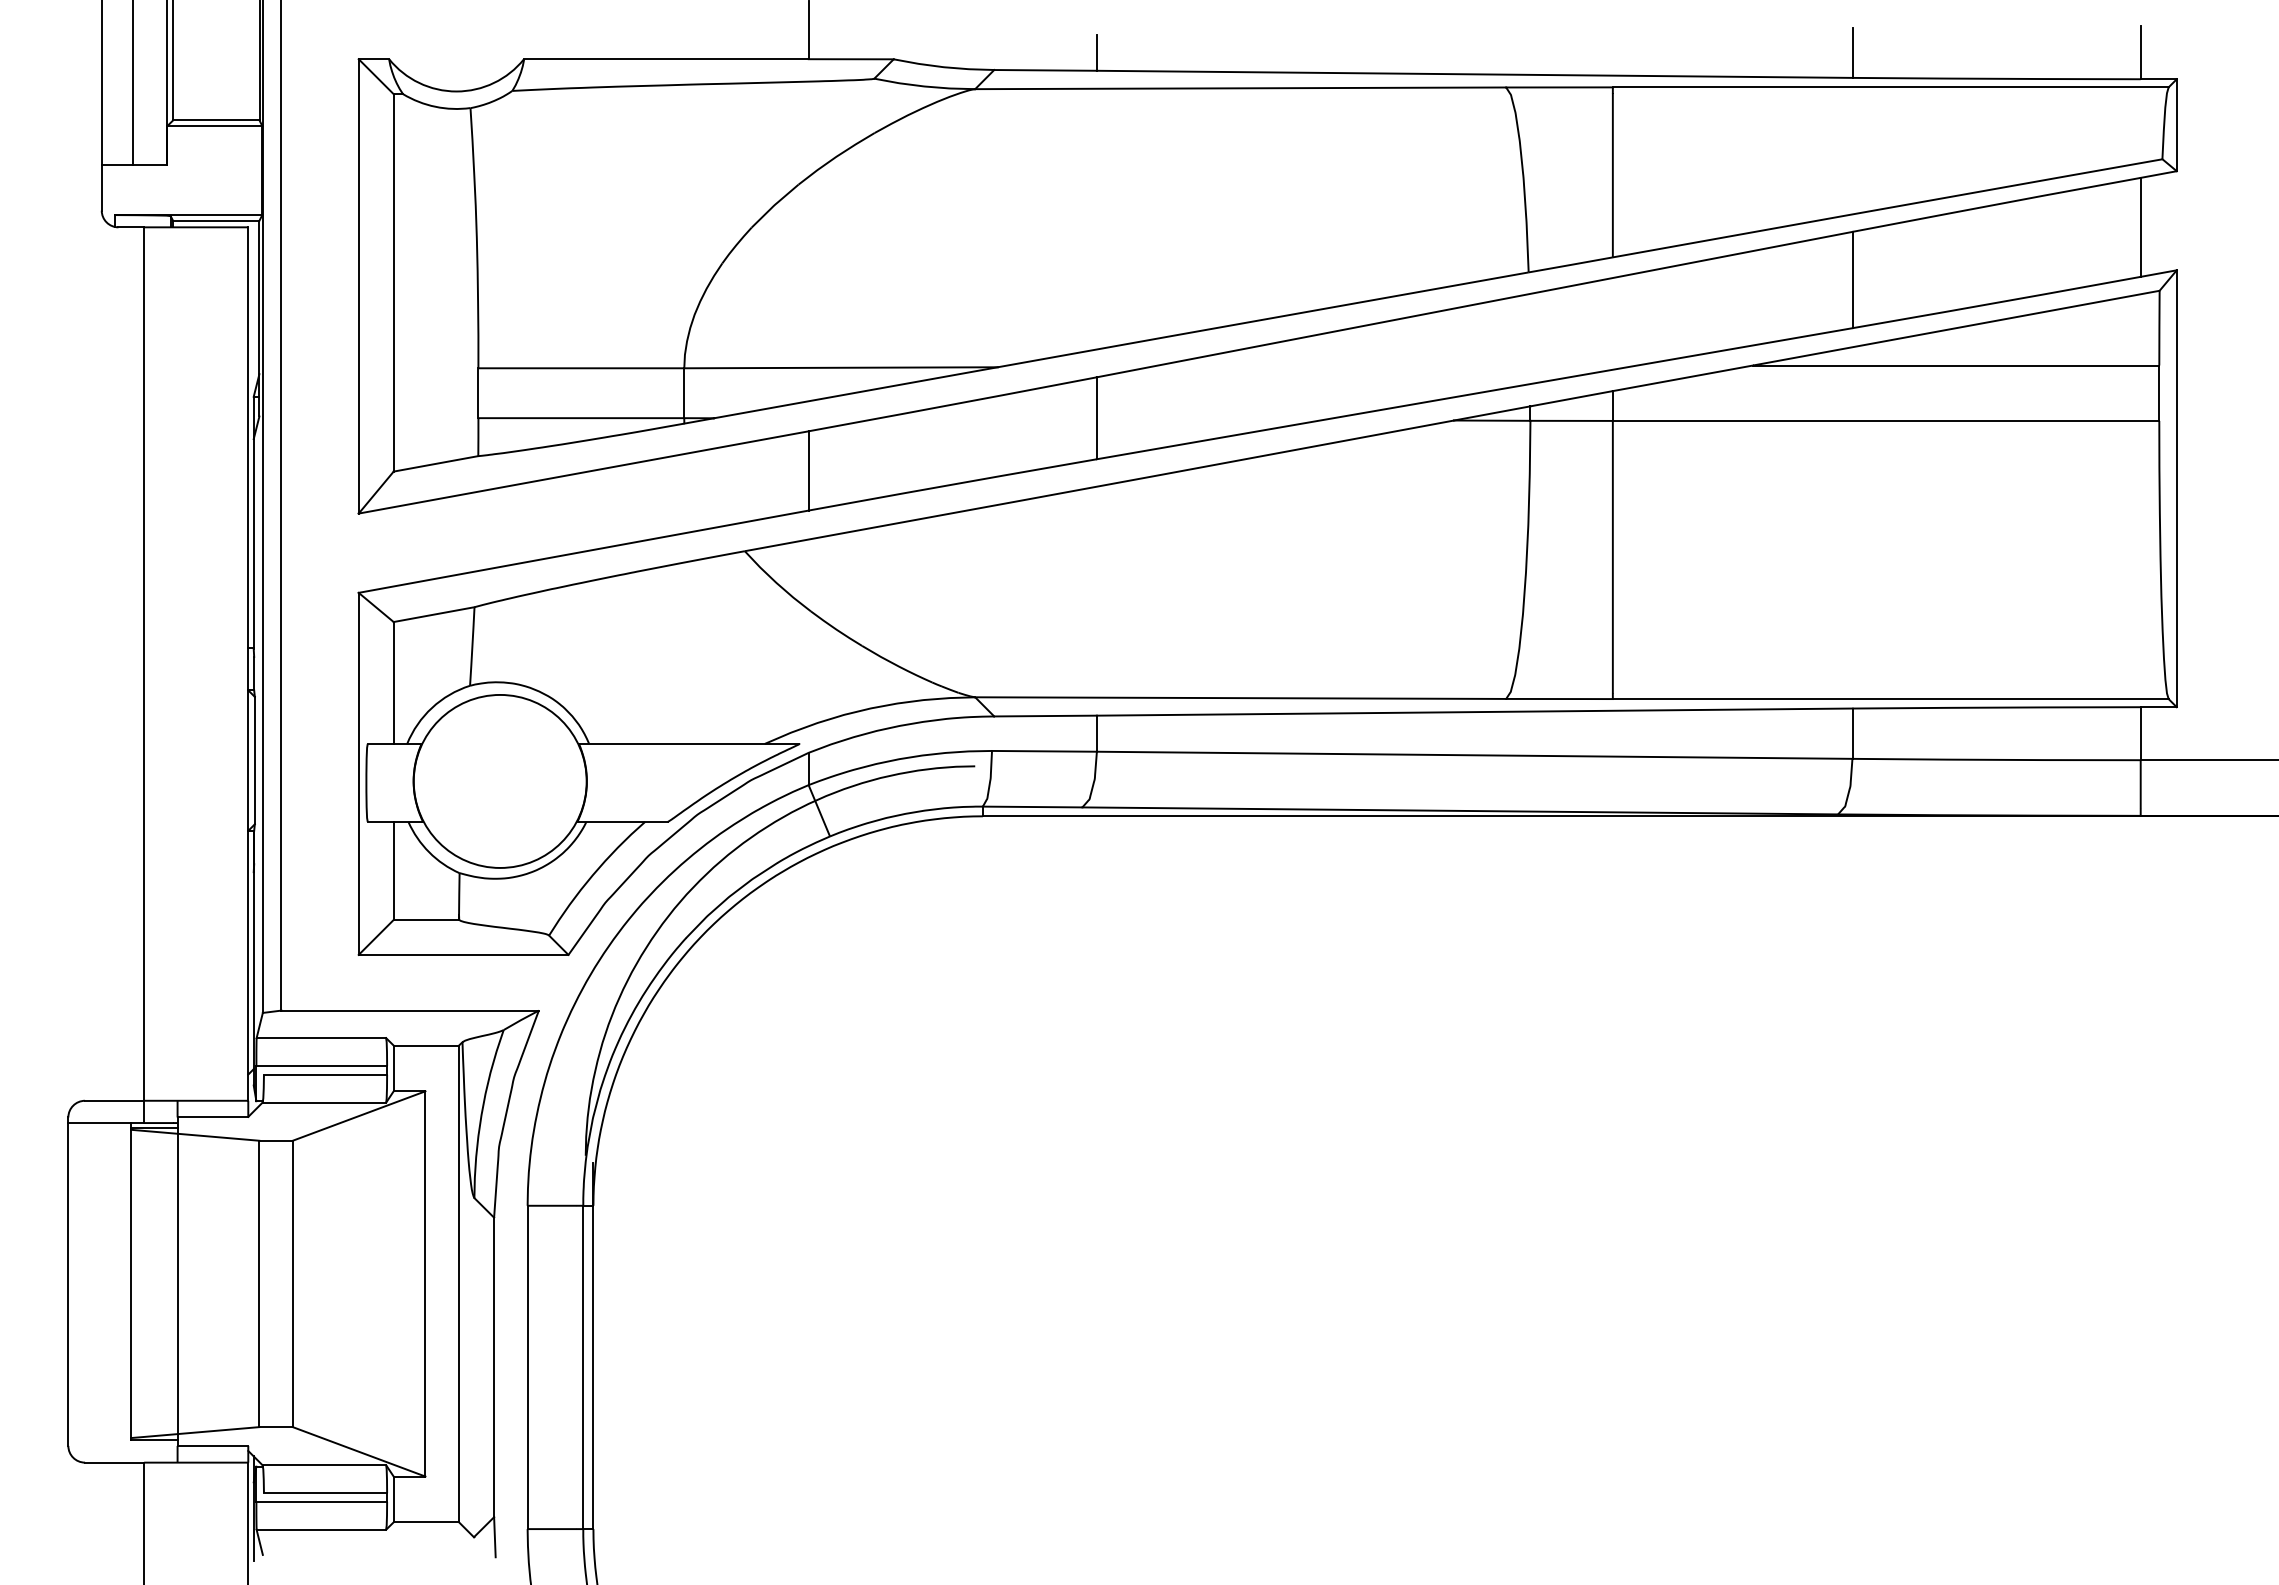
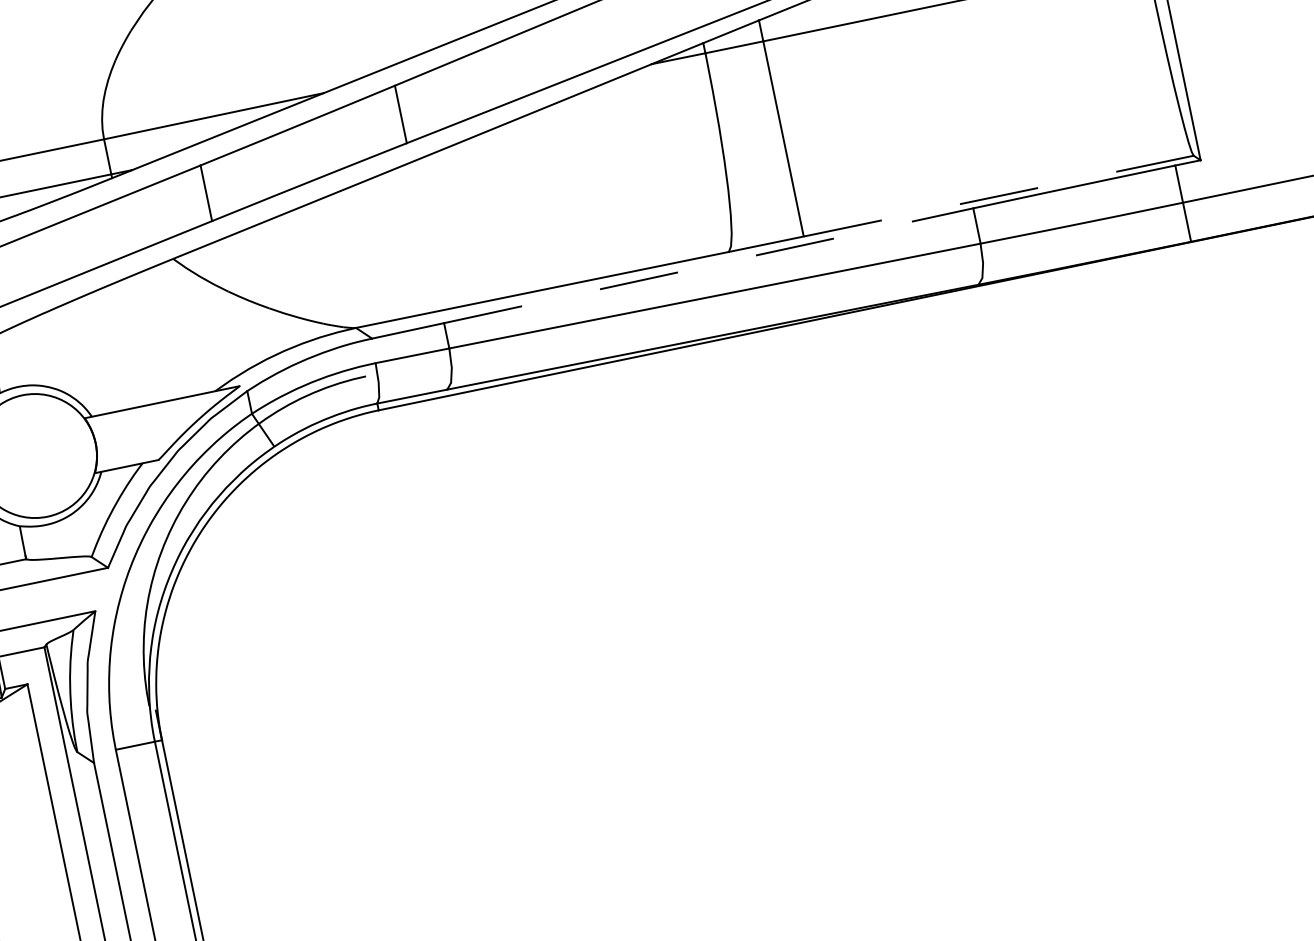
line: (1890, 699) -> (998, 196), solid -> dashed
line: (1474, 712) -> (708, 266), solid -> dashed

